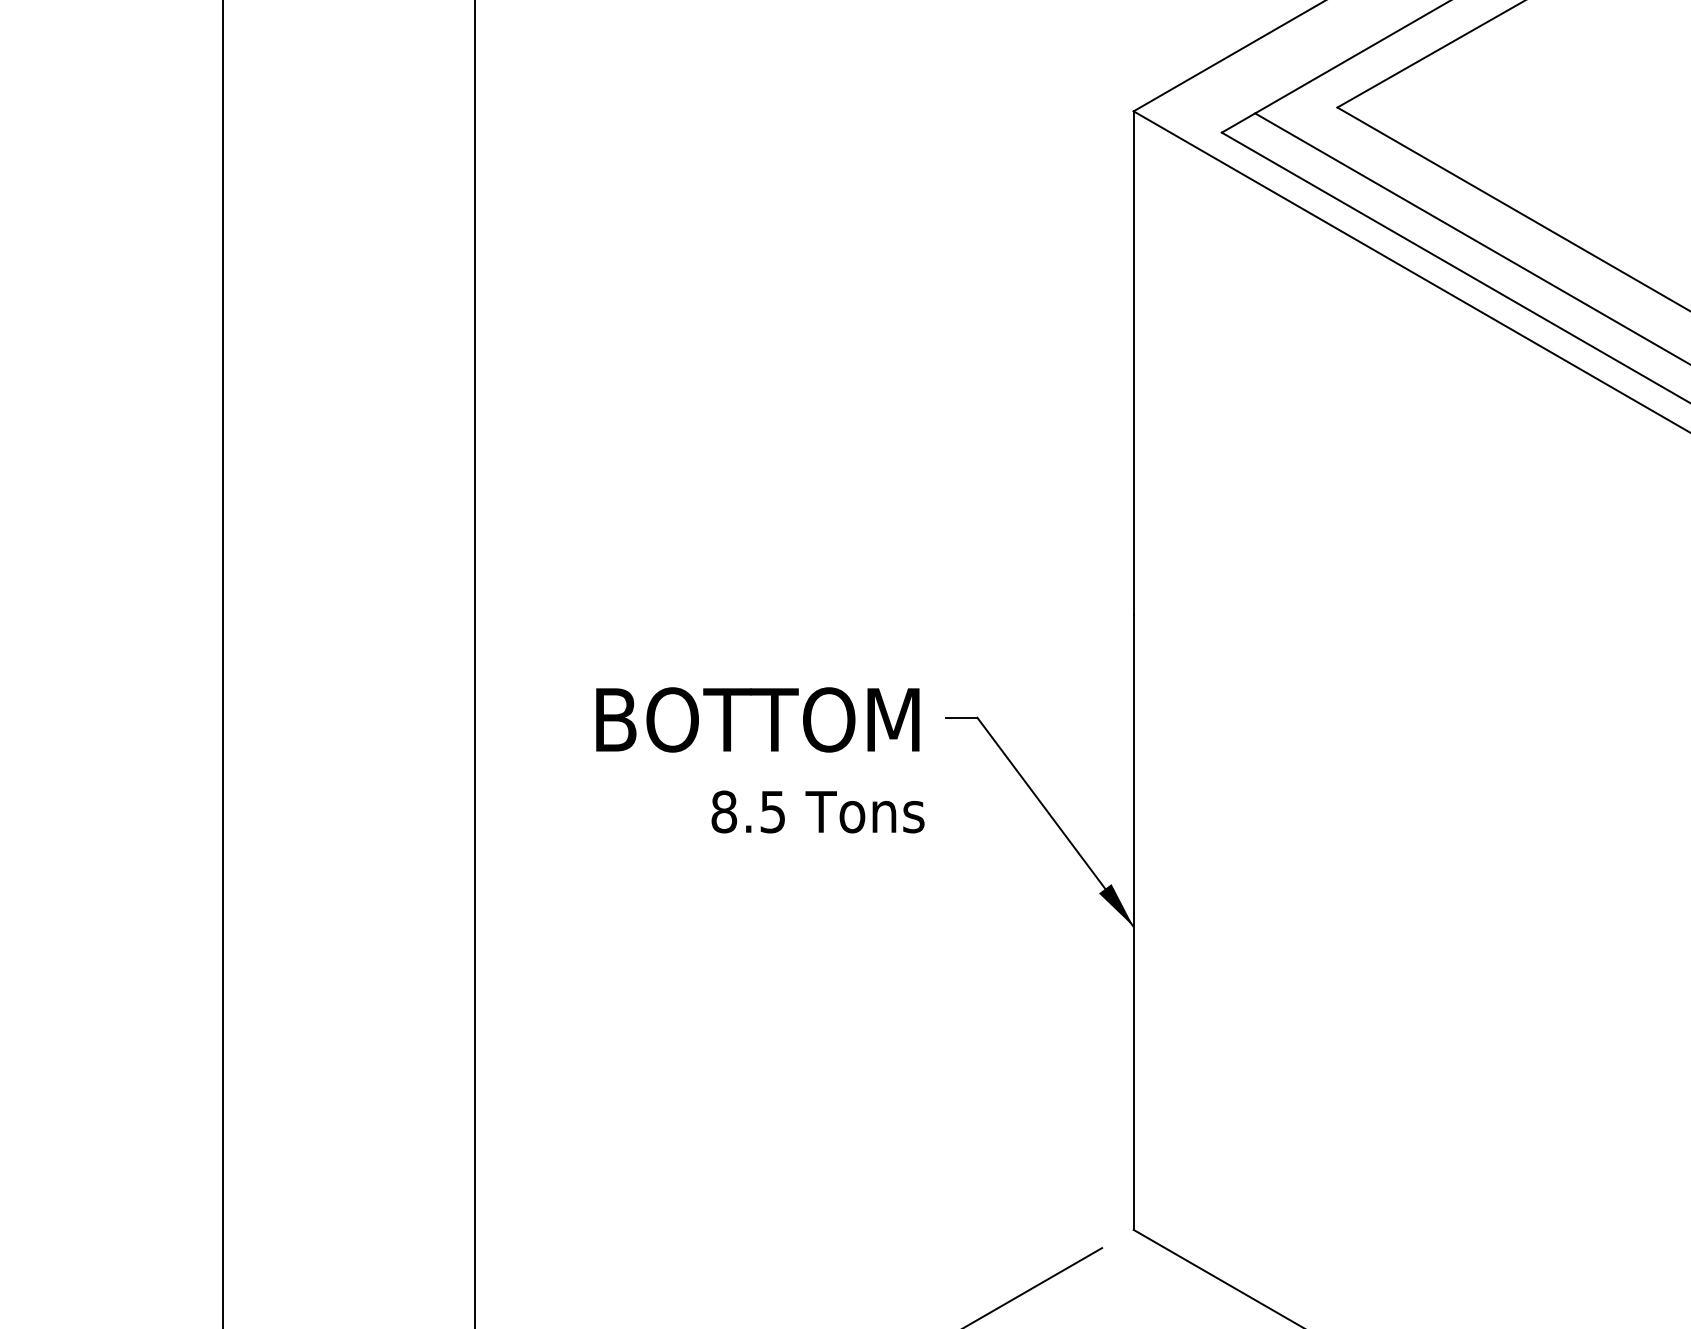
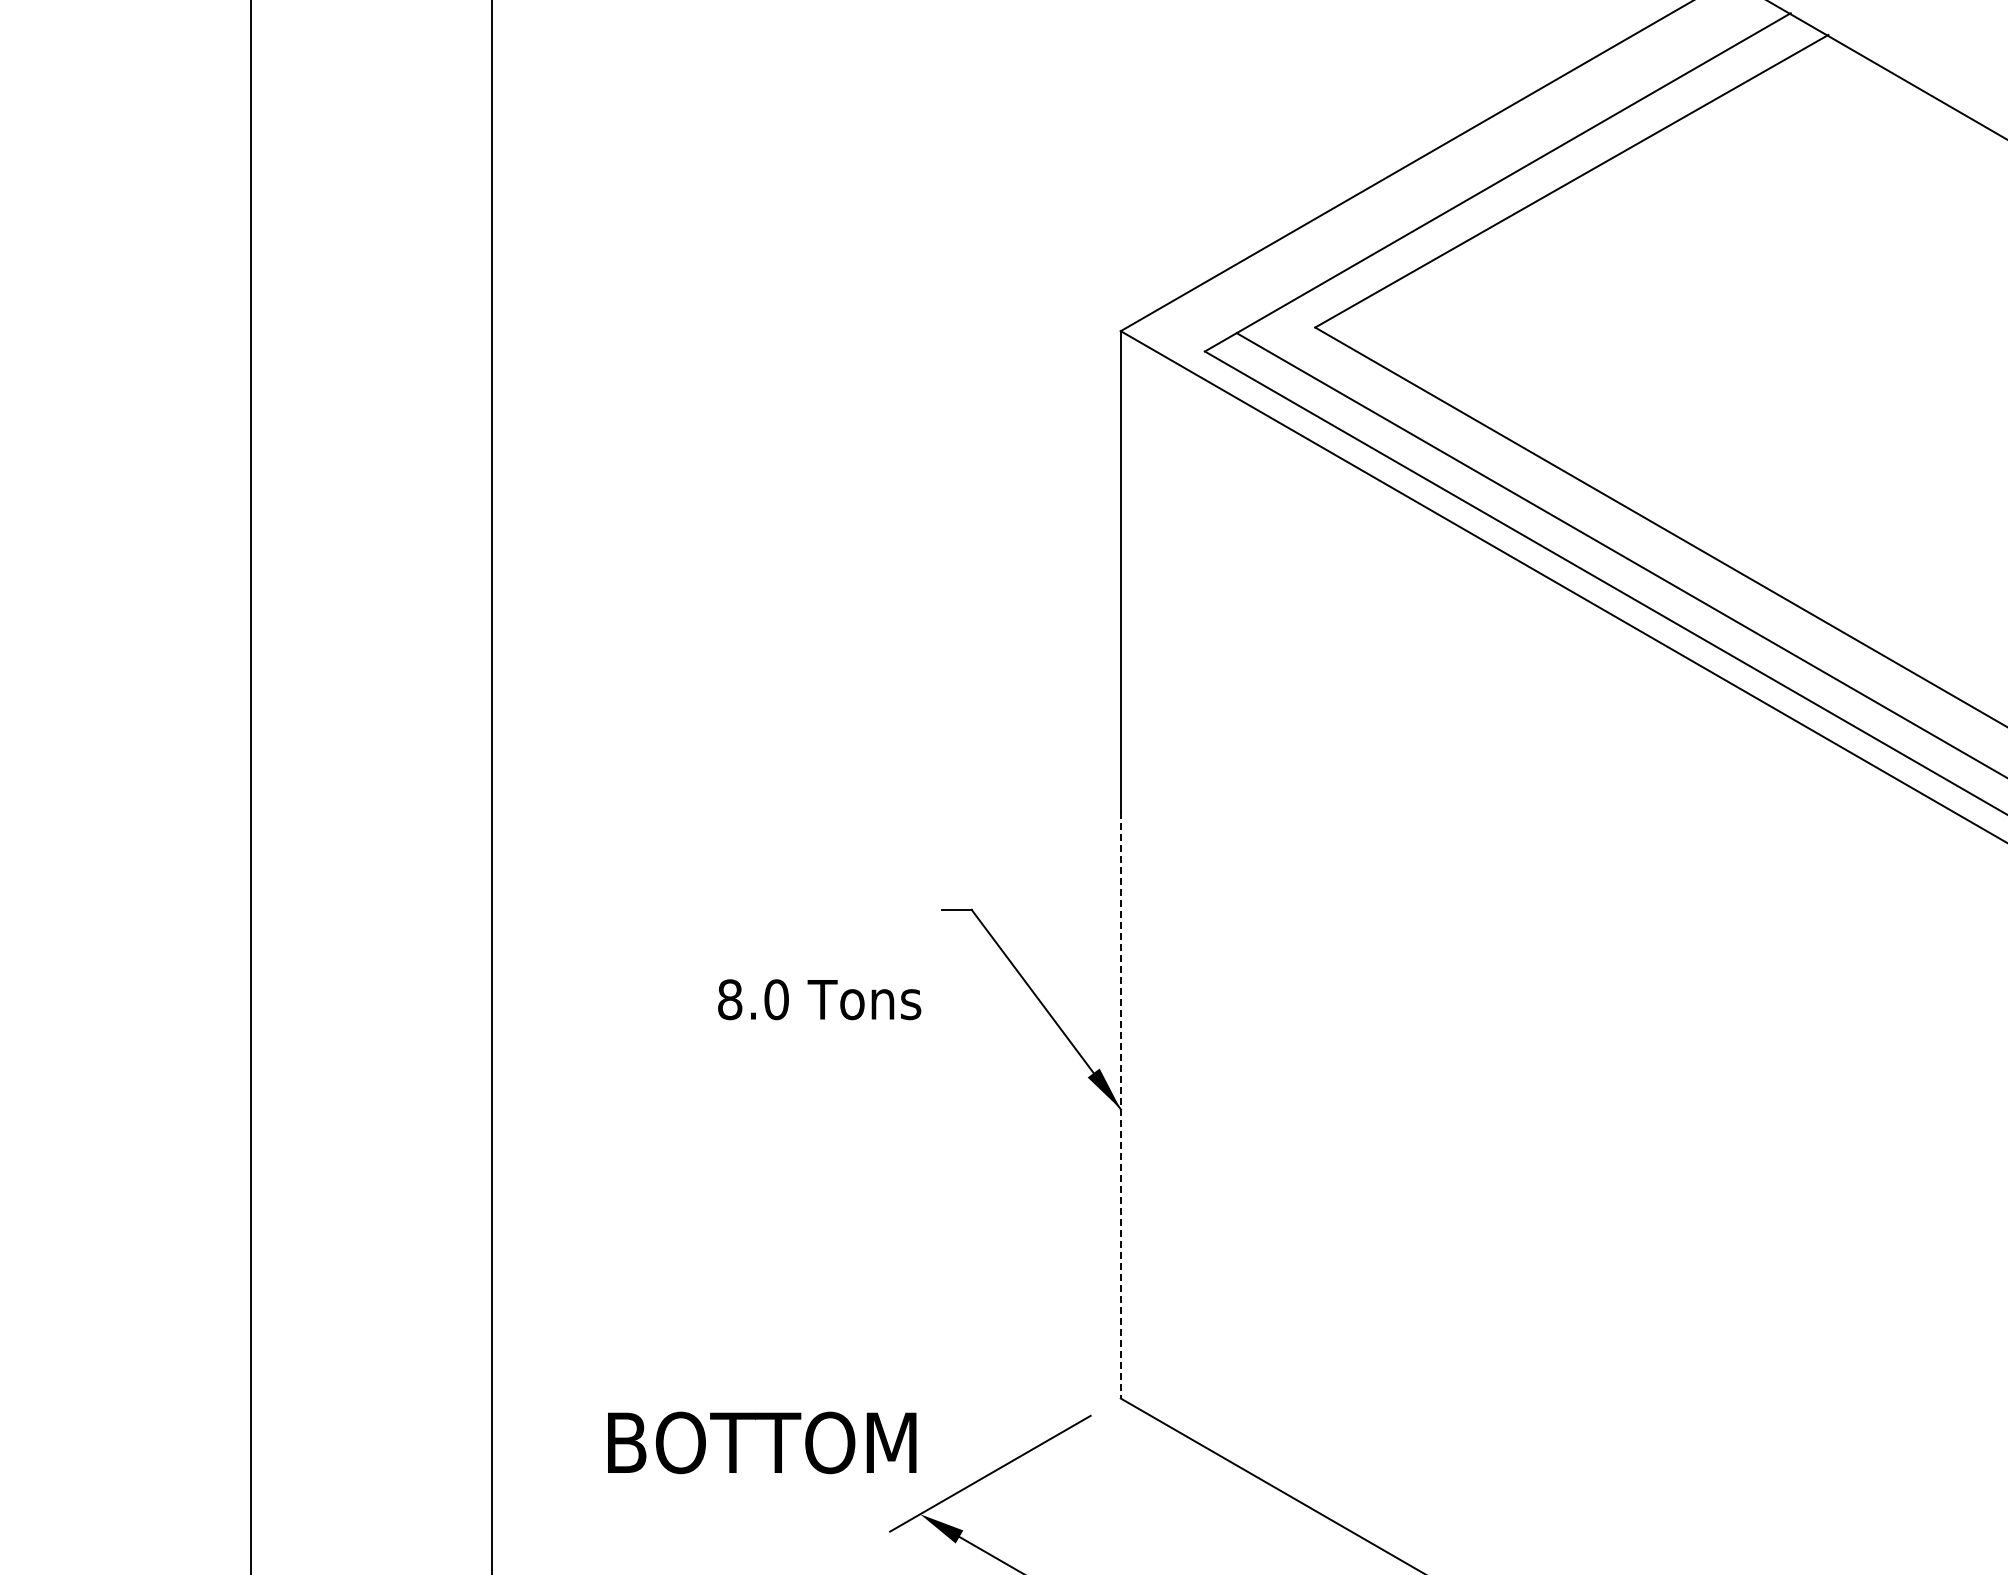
text: (758, 719) -> (762, 1442), moved
text: (772, 811) -> (776, 999), 8.5 -> 8.0
line: (1133, 922) -> (1120, 1105), solid -> dashed

